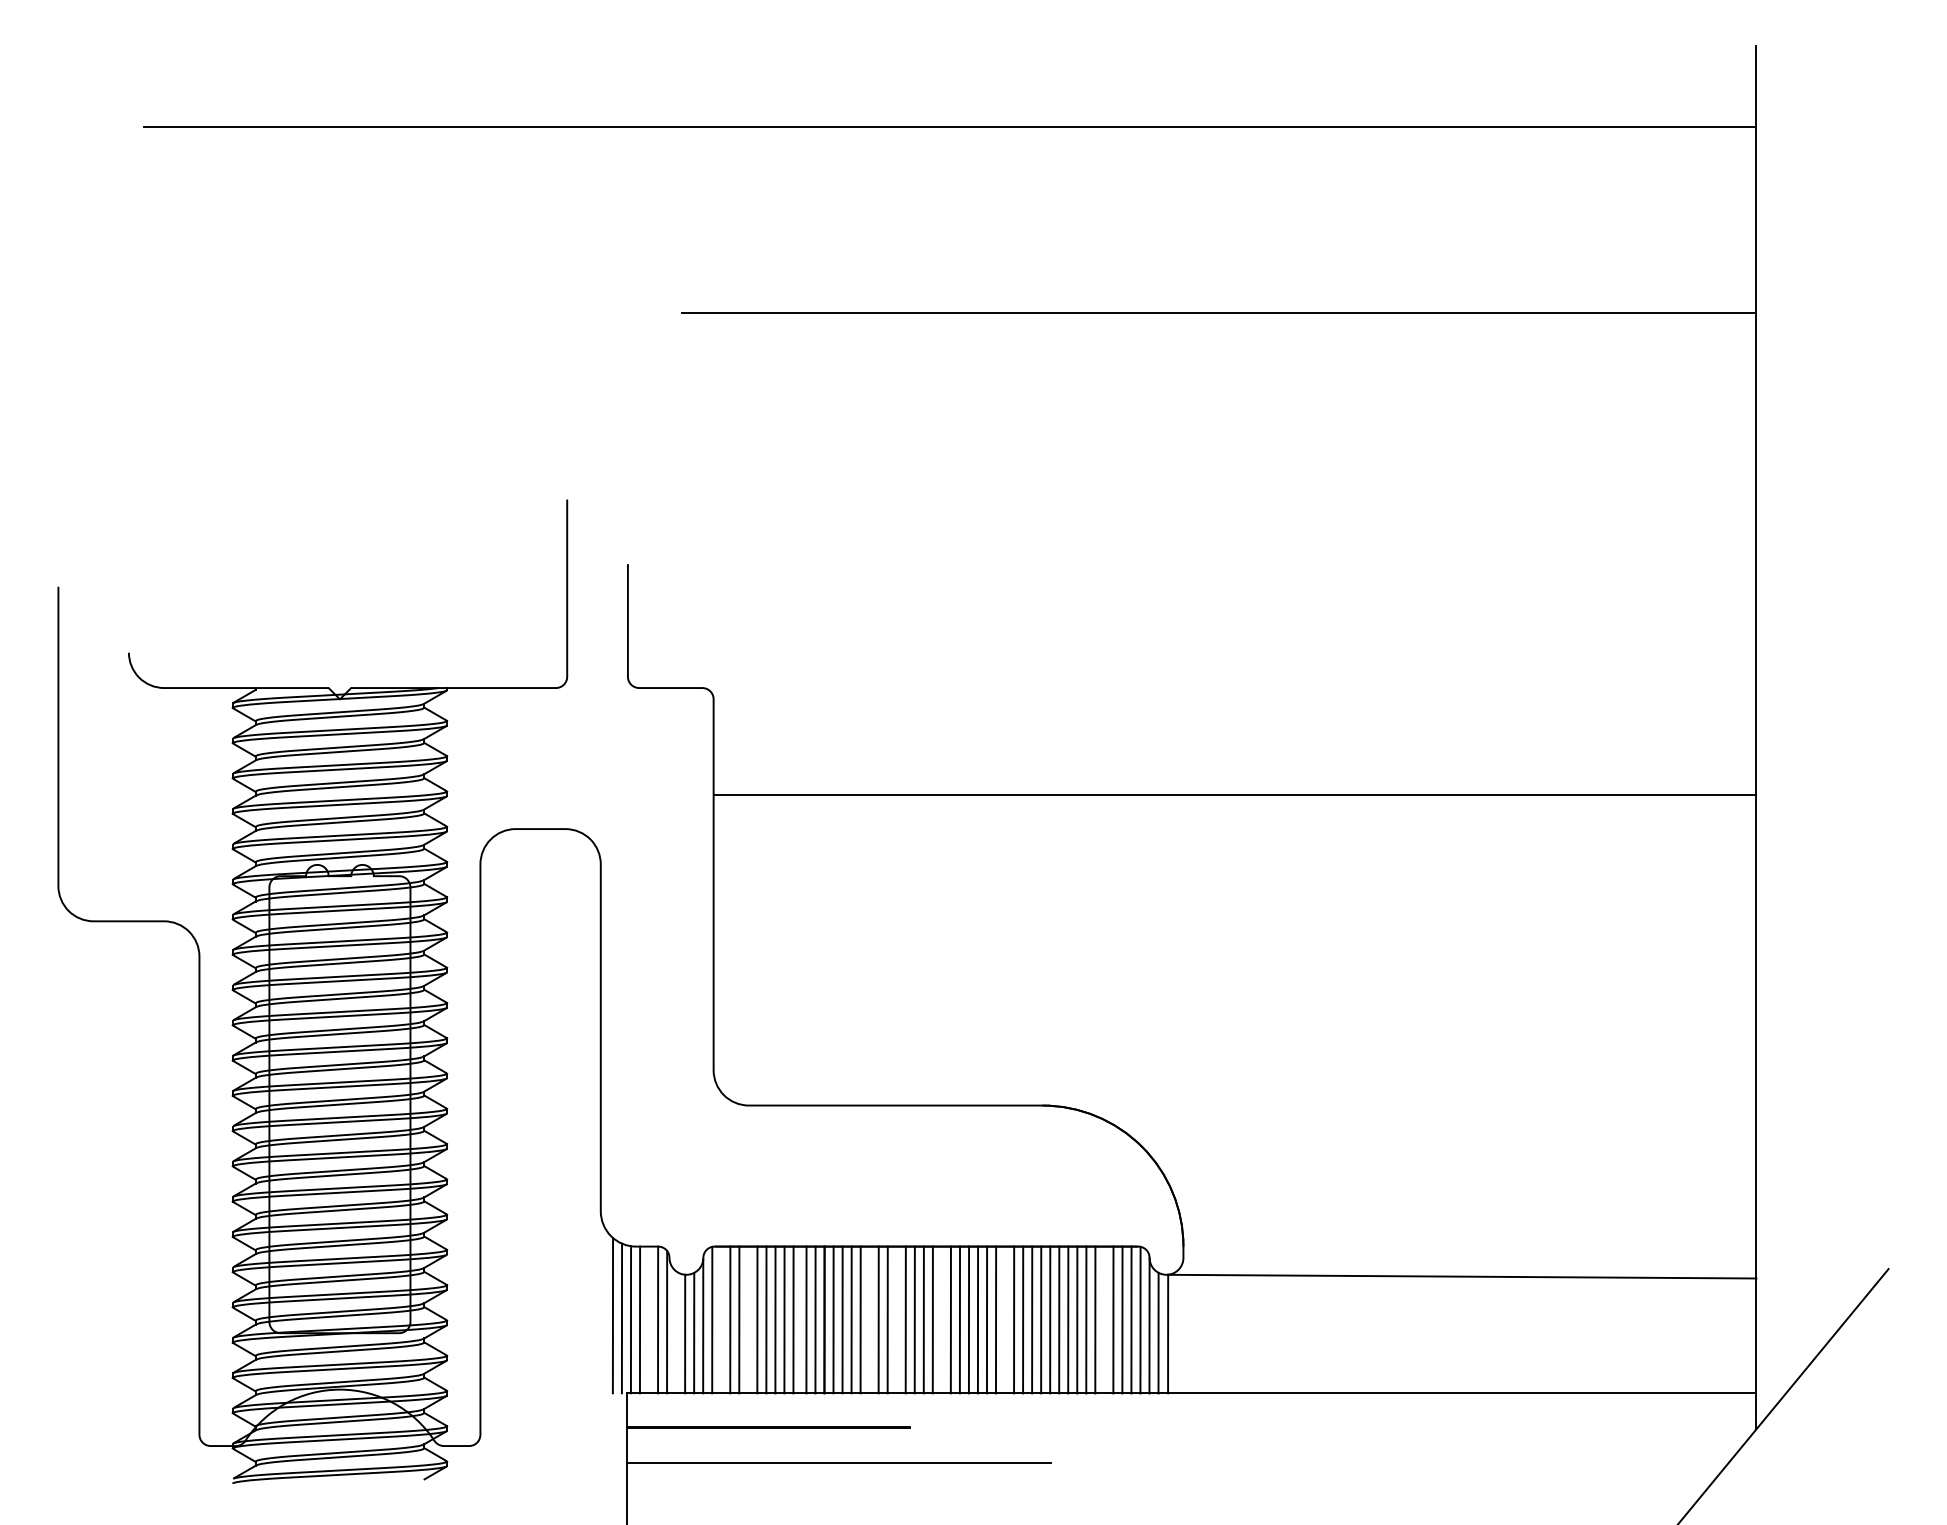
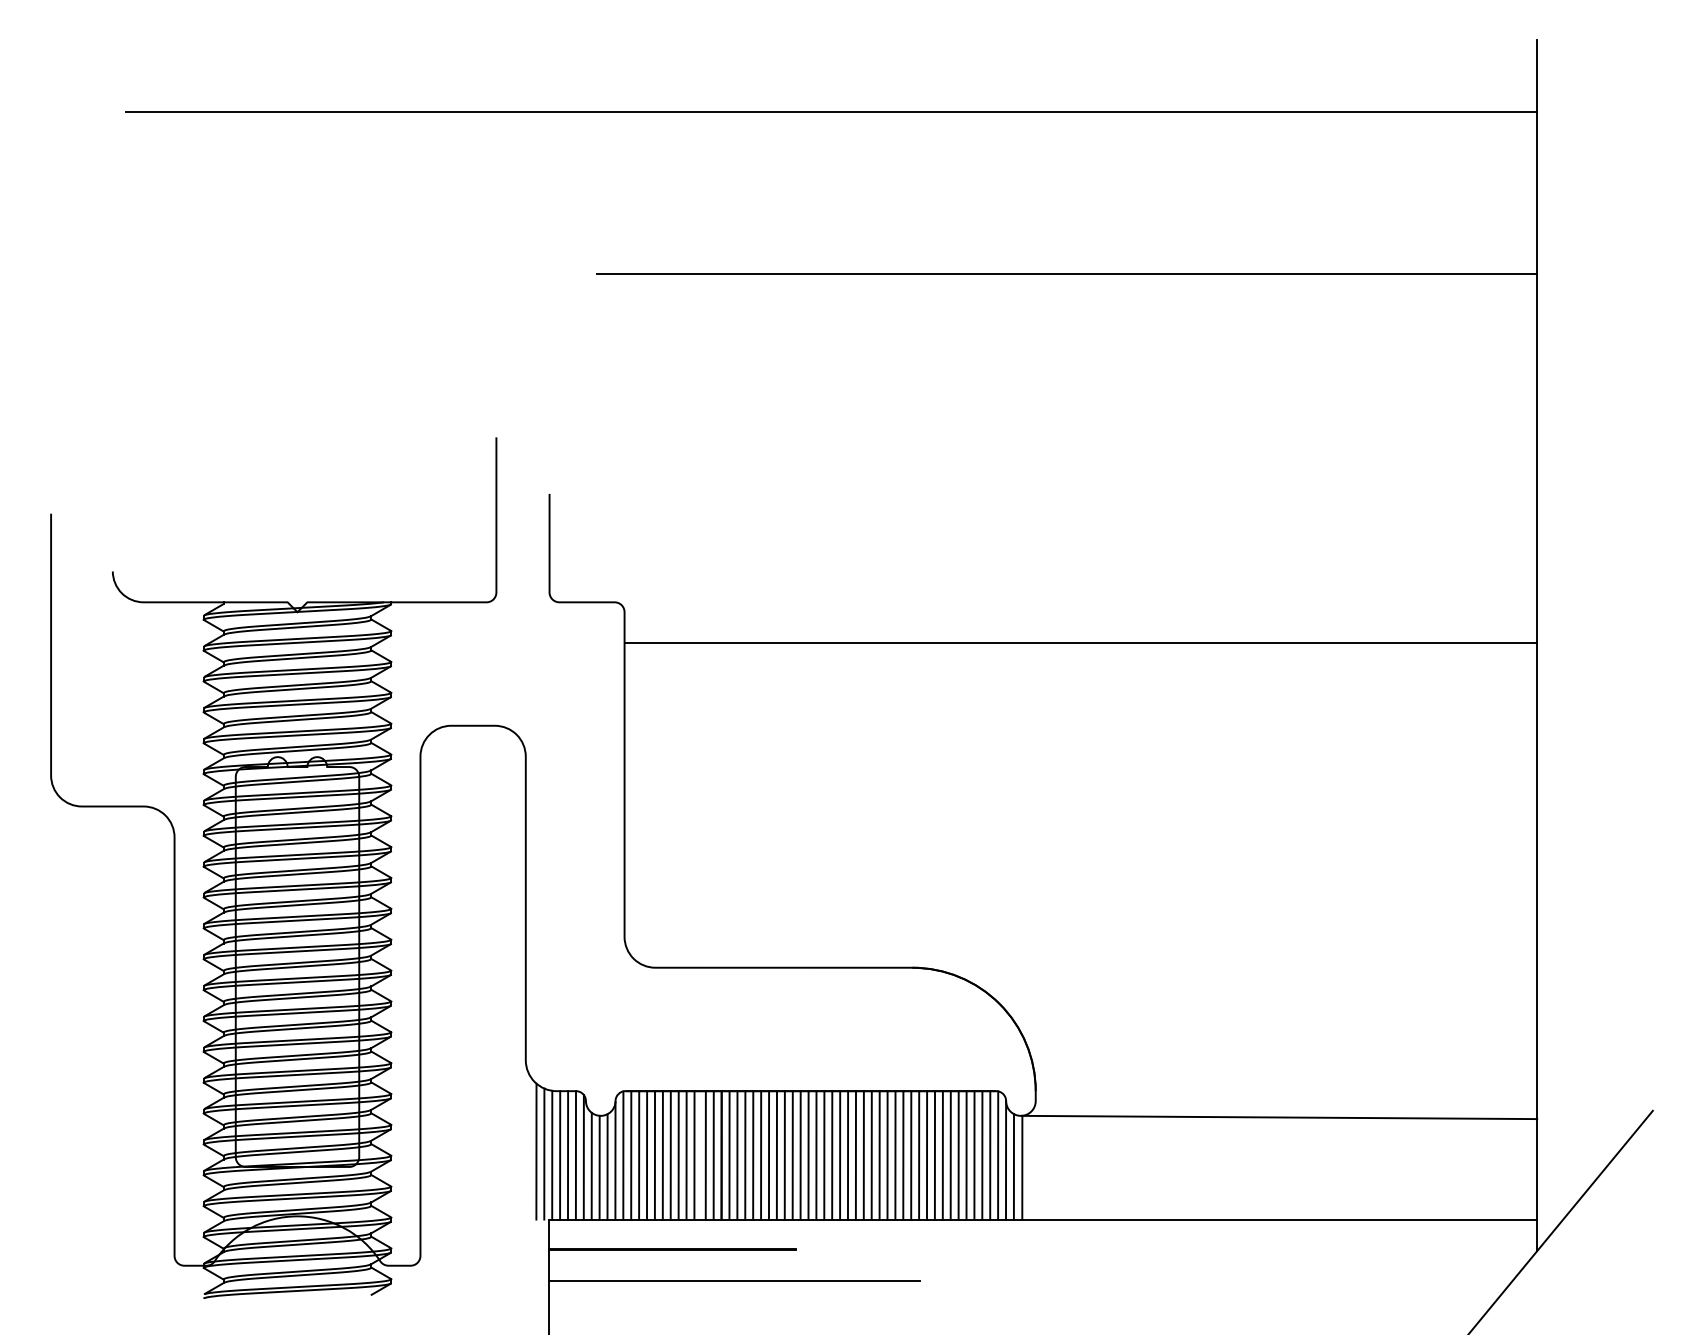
line: (1234, 794) -> (1080, 642), moved
line: (649, 1319) -> (568, 1154), added
line: (721, 1319) -> (631, 1154), added
line: (748, 1319) -> (655, 1154), added
line: (869, 1319) -> (760, 1154), added
line: (896, 1319) -> (784, 1154), added
line: (941, 1319) -> (823, 1154), added
line: (1005, 1319) -> (880, 1154), added
line: (1104, 1319) -> (966, 1154), added
line: (676, 1332) -> (592, 1166), added

